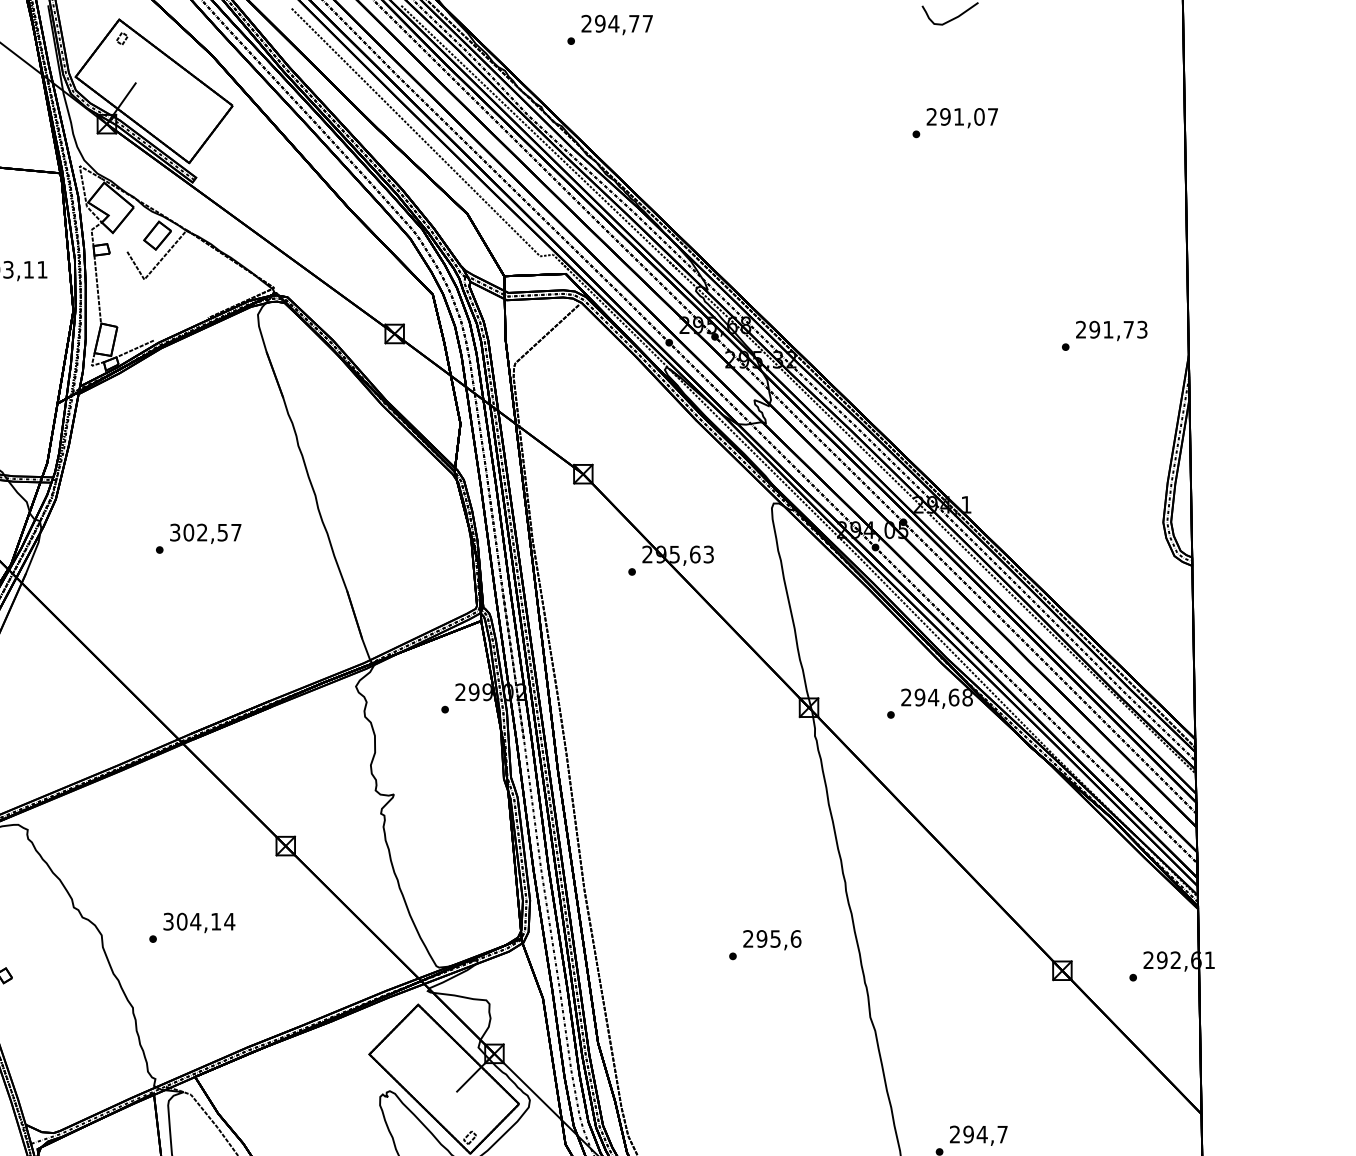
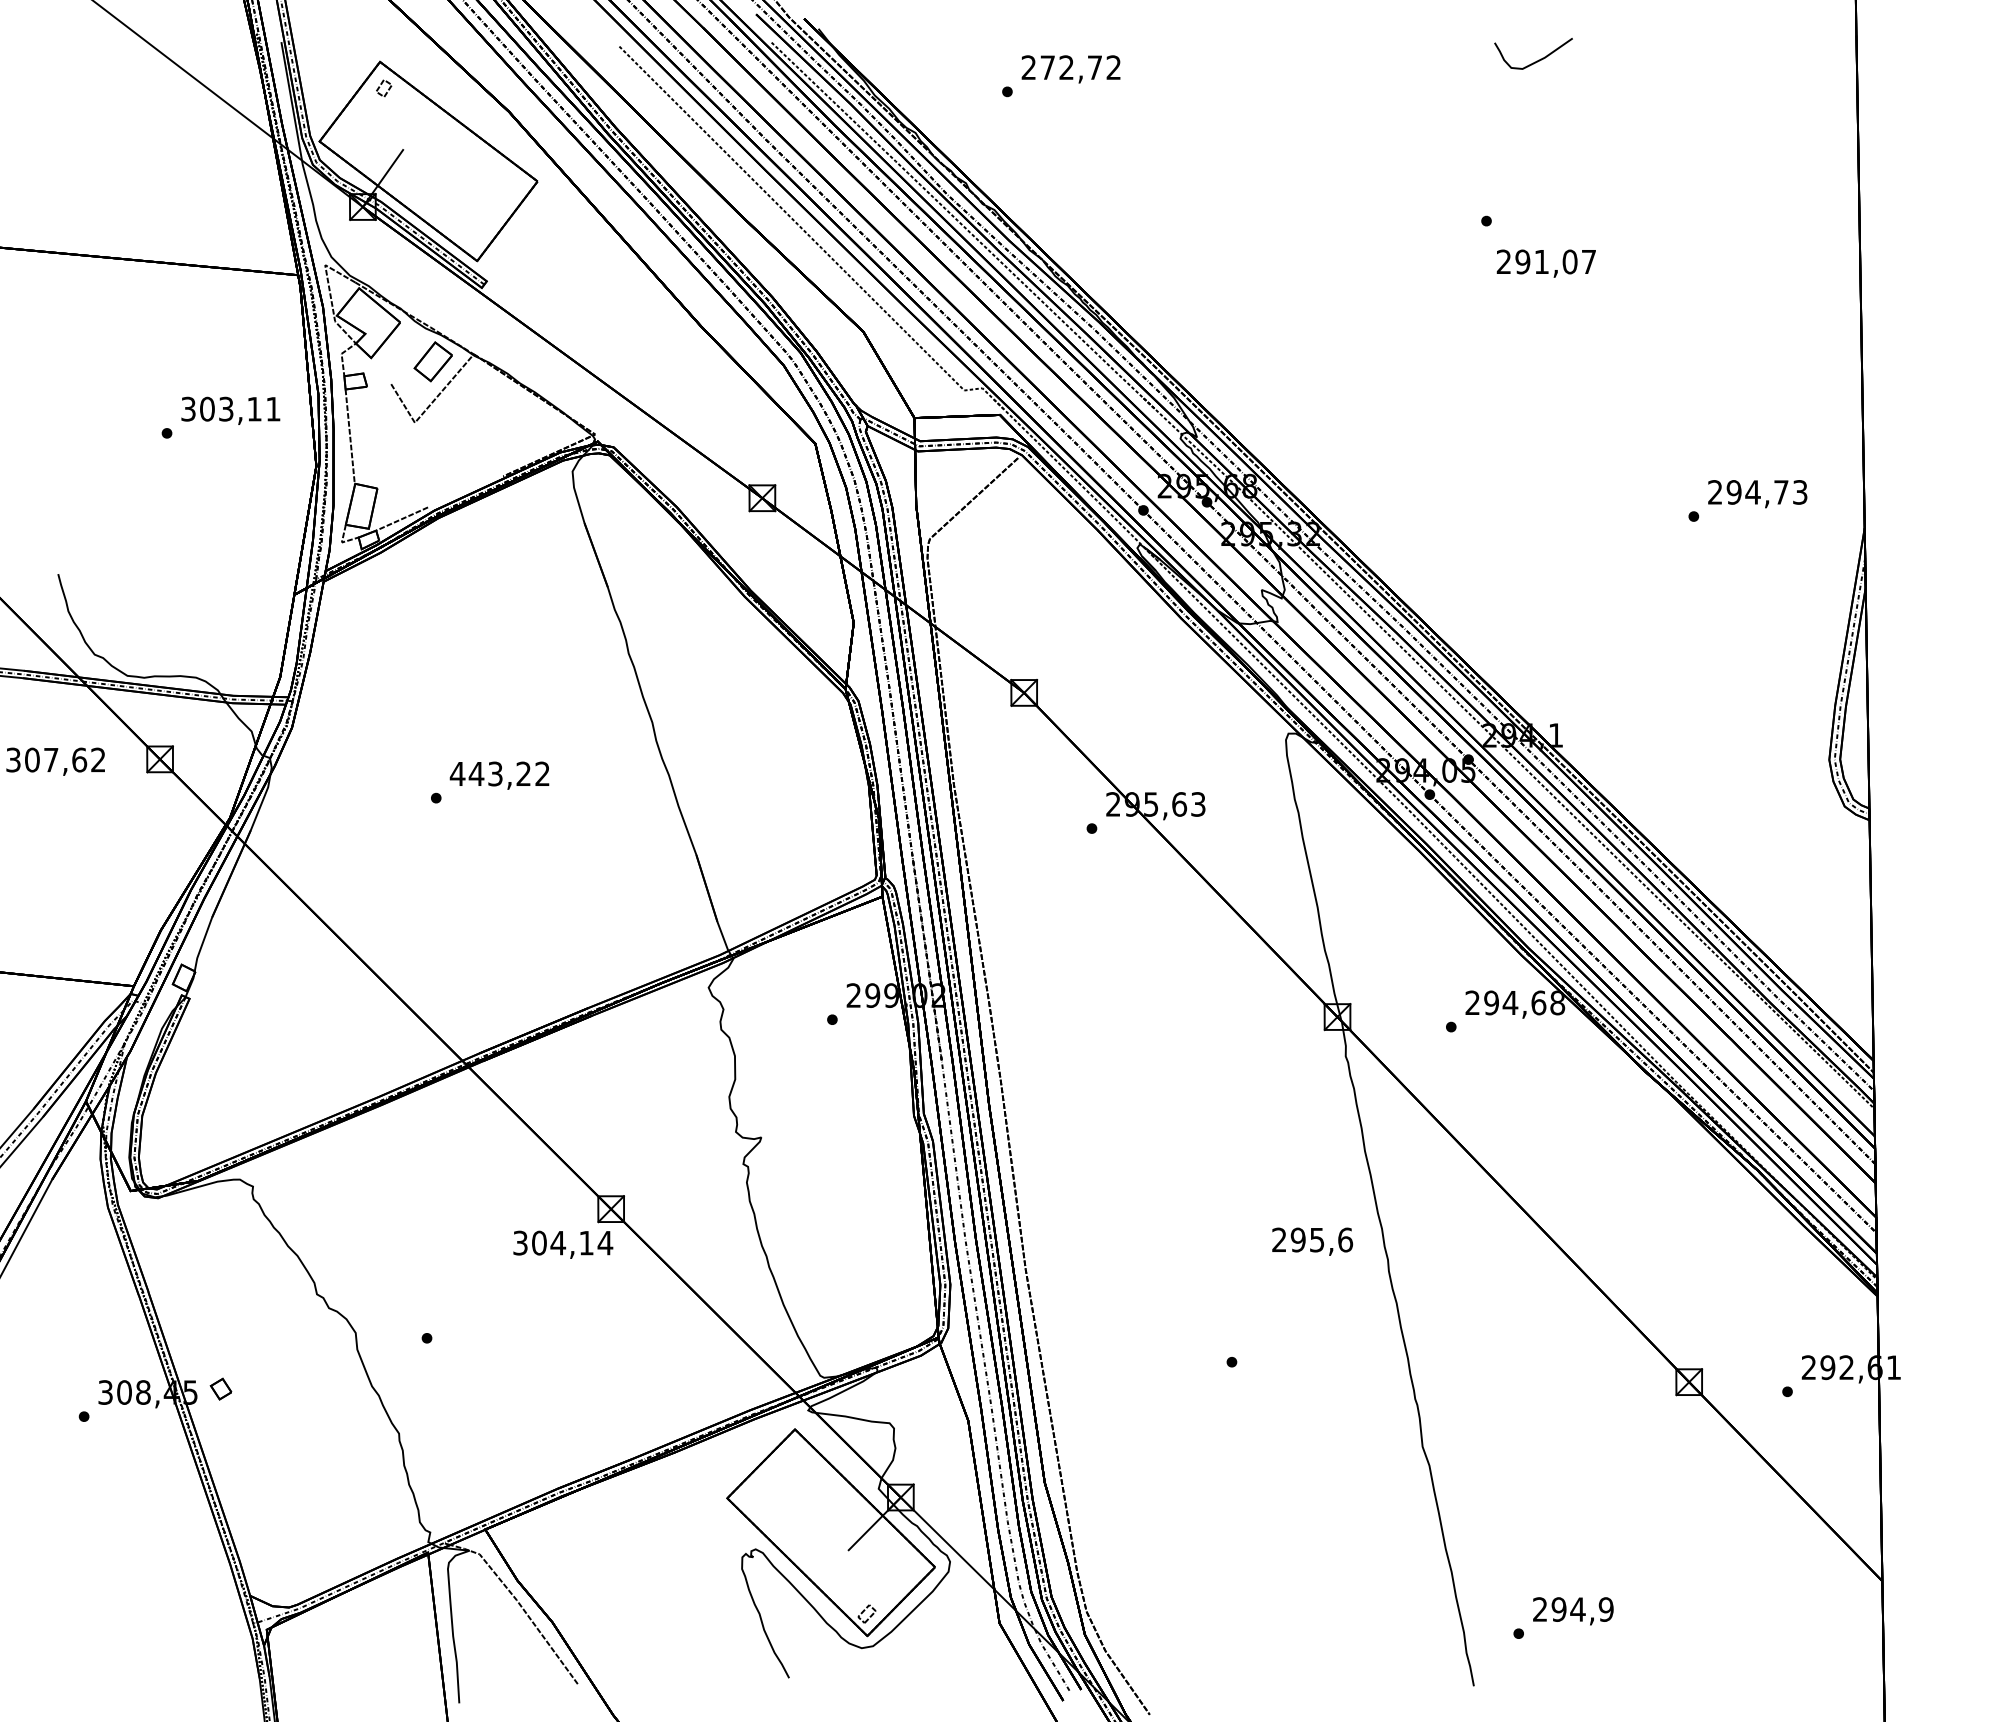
text: (623, 23) -> (1080, 67), 294,77 -> 272,72
text: (961, 118) -> (1545, 263), moved
text: (1107, 329) -> (1752, 492), 291,73 -> 294,73
text: (205, 532) -> (499, 773), 302,57 -> 443,22
text: (199, 922) -> (563, 1244), moved
text: (772, 940) -> (1312, 1241), moved
text: (1002, 1134) -> (1605, 1609), 294,7 -> 294,9

